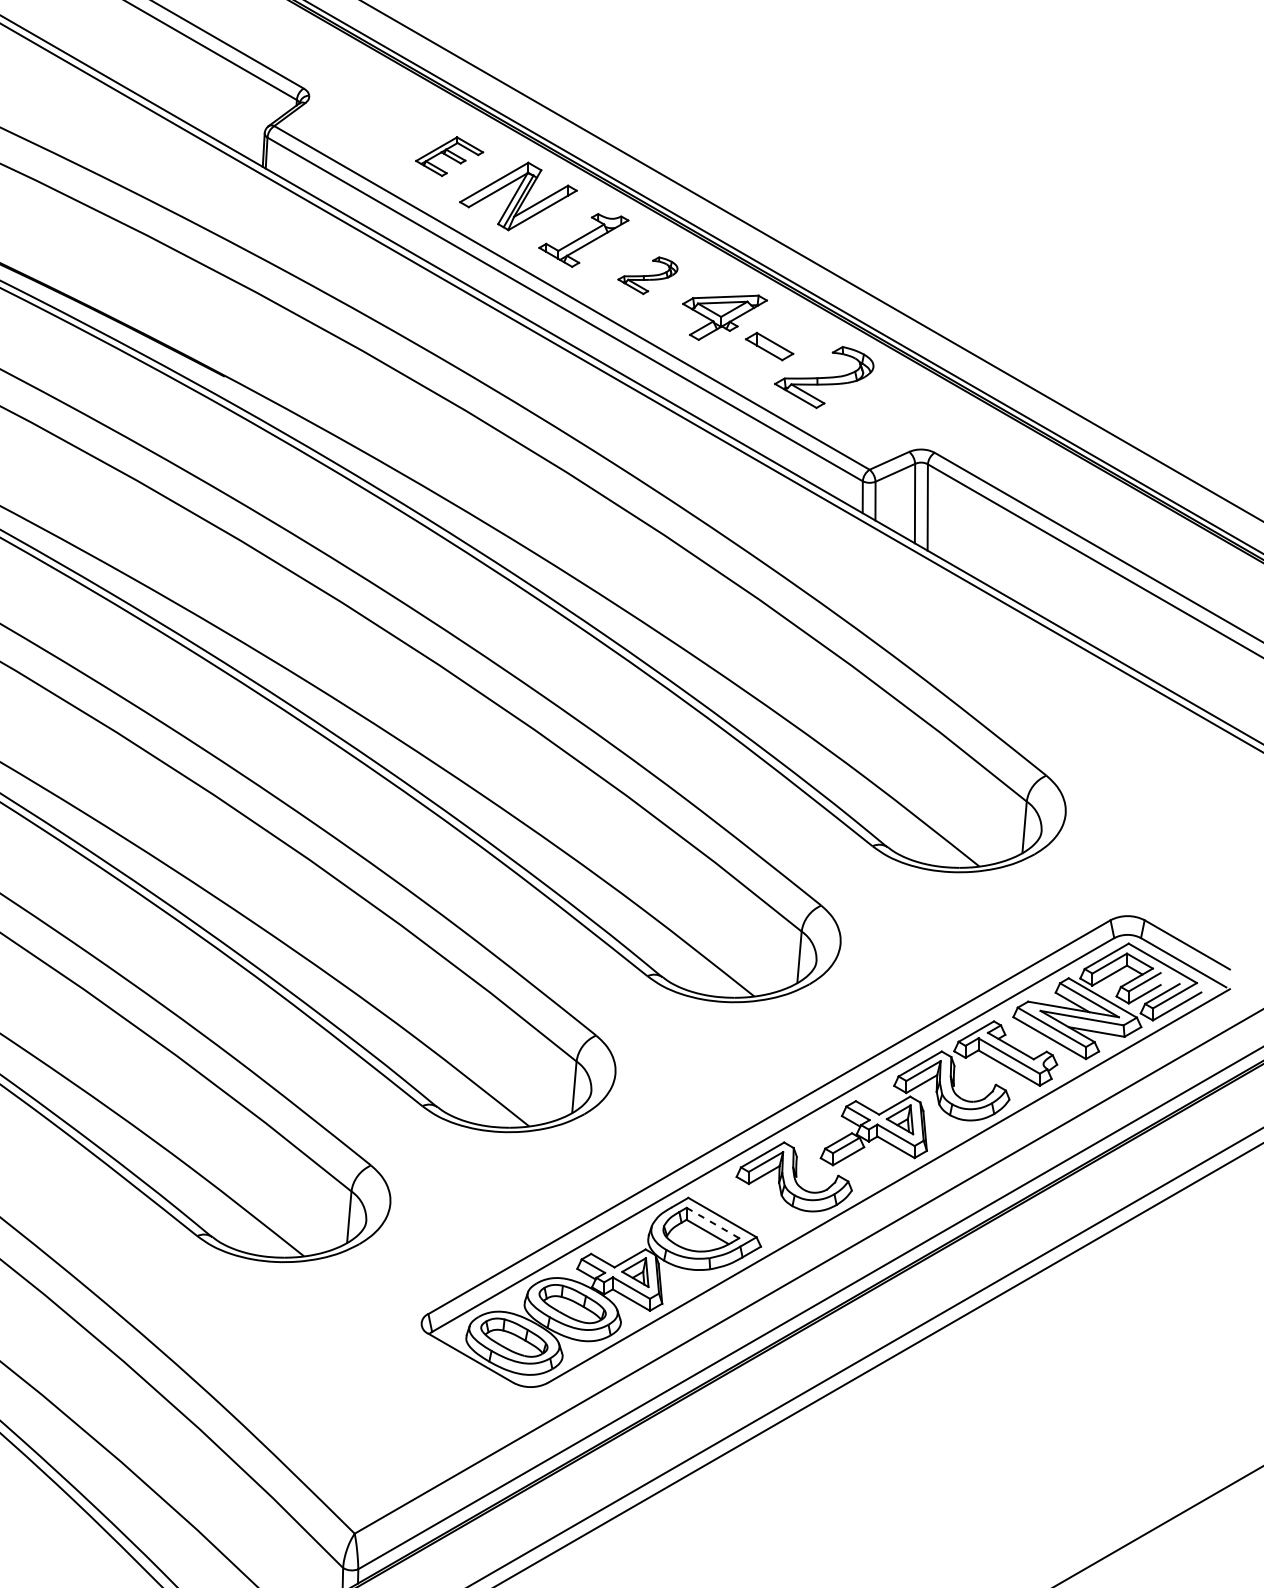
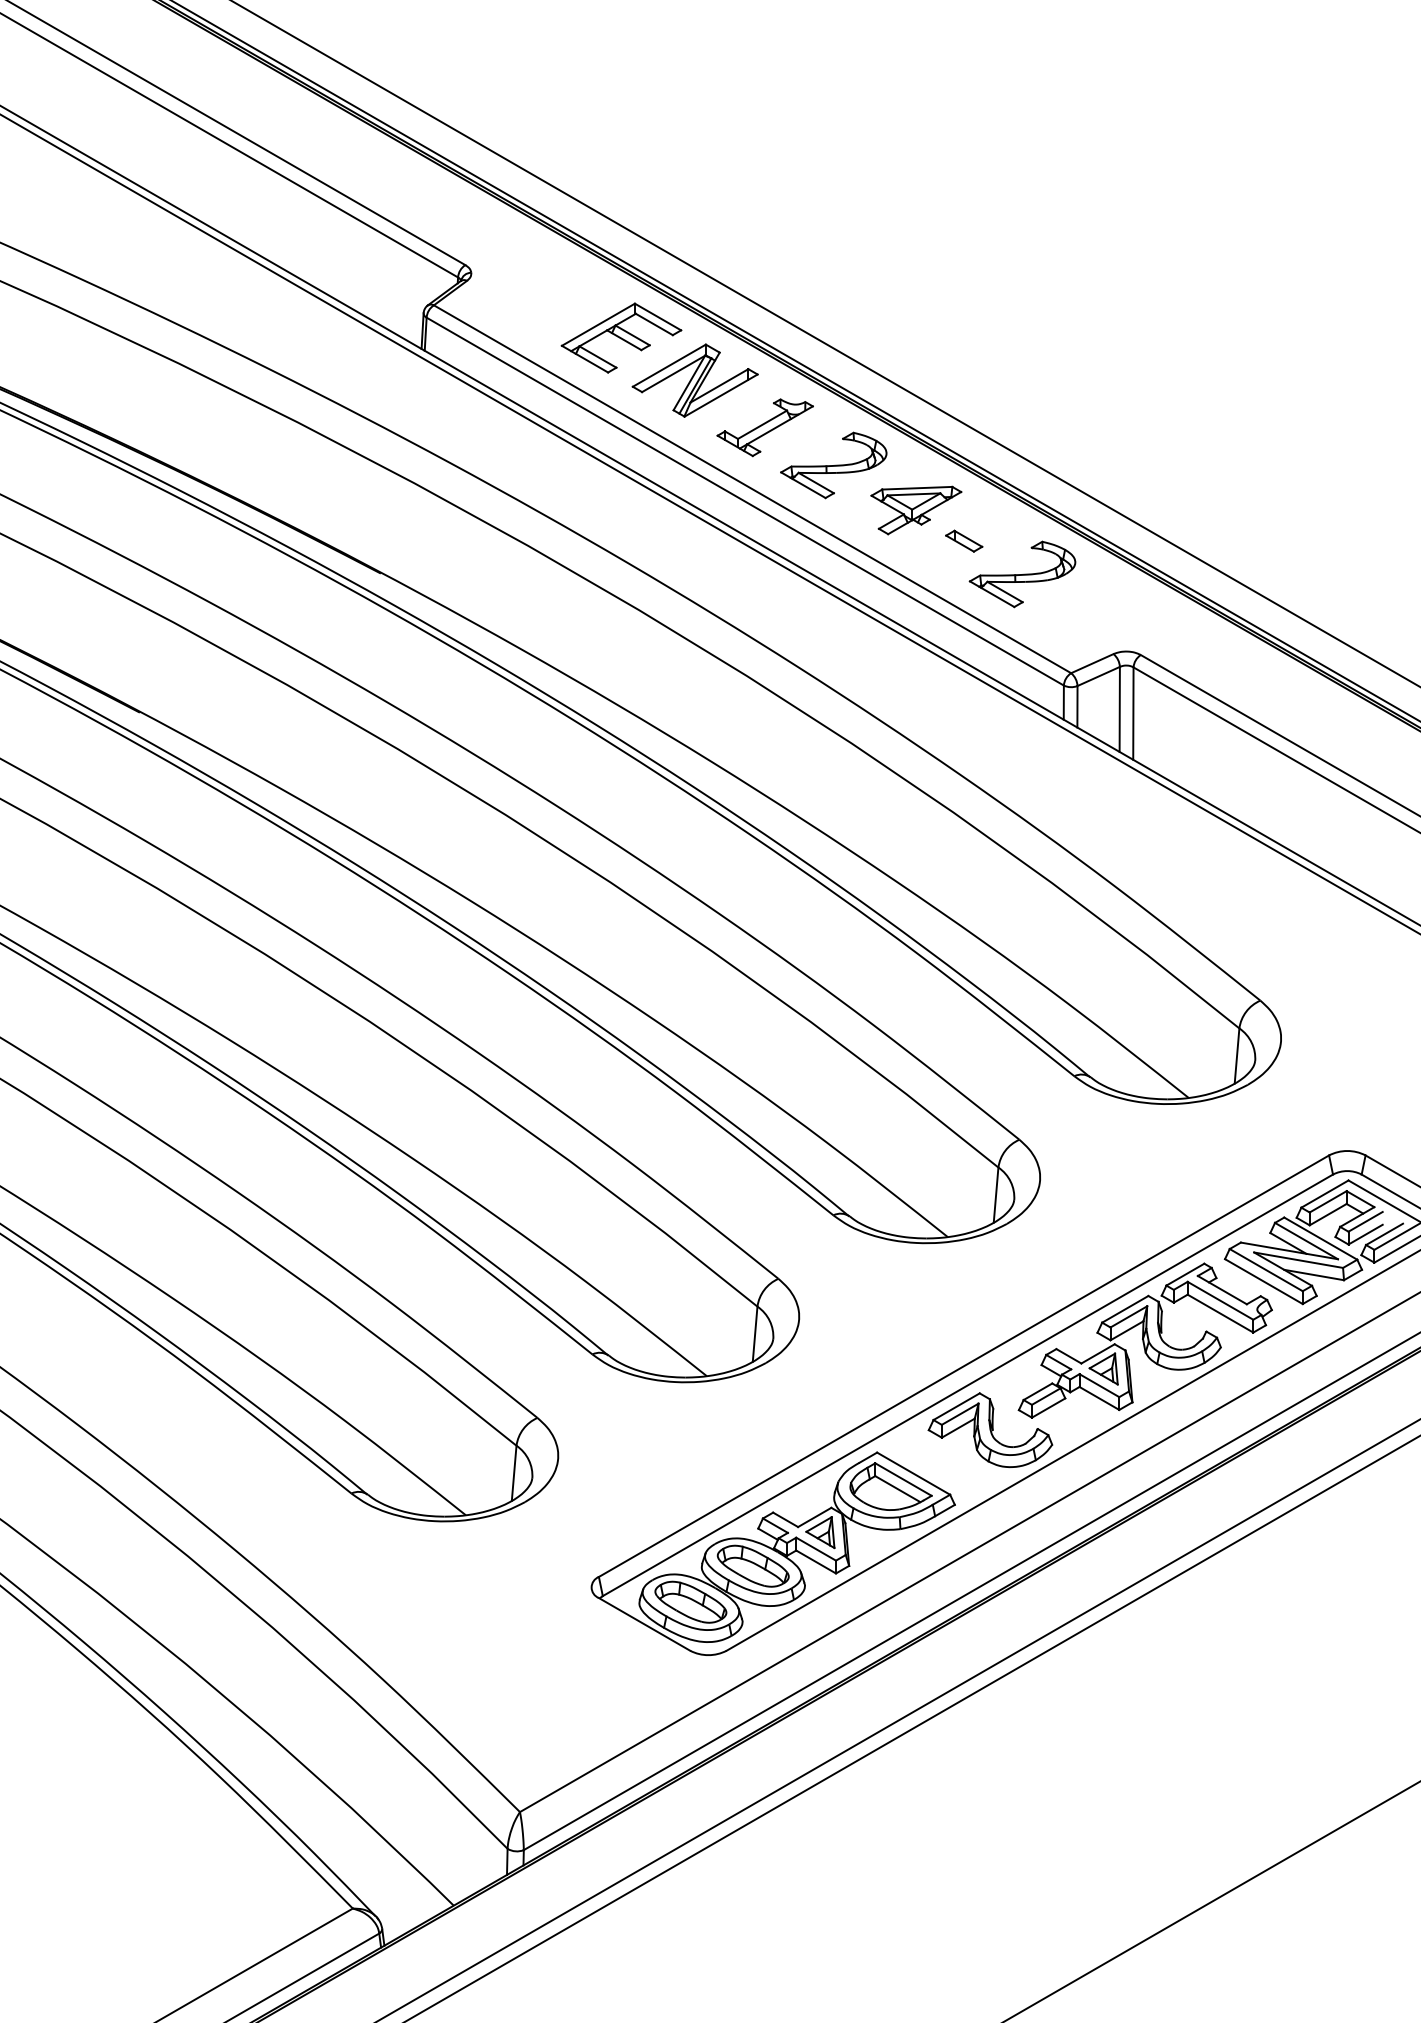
part: (449, 156) -> (621, 337), size x1.67
part: (647, 275) -> (833, 465), size x1.67
part: (769, 345) -> (964, 540), size x0.71
line: (713, 1223) -> (903, 1479), dashed -> solid

